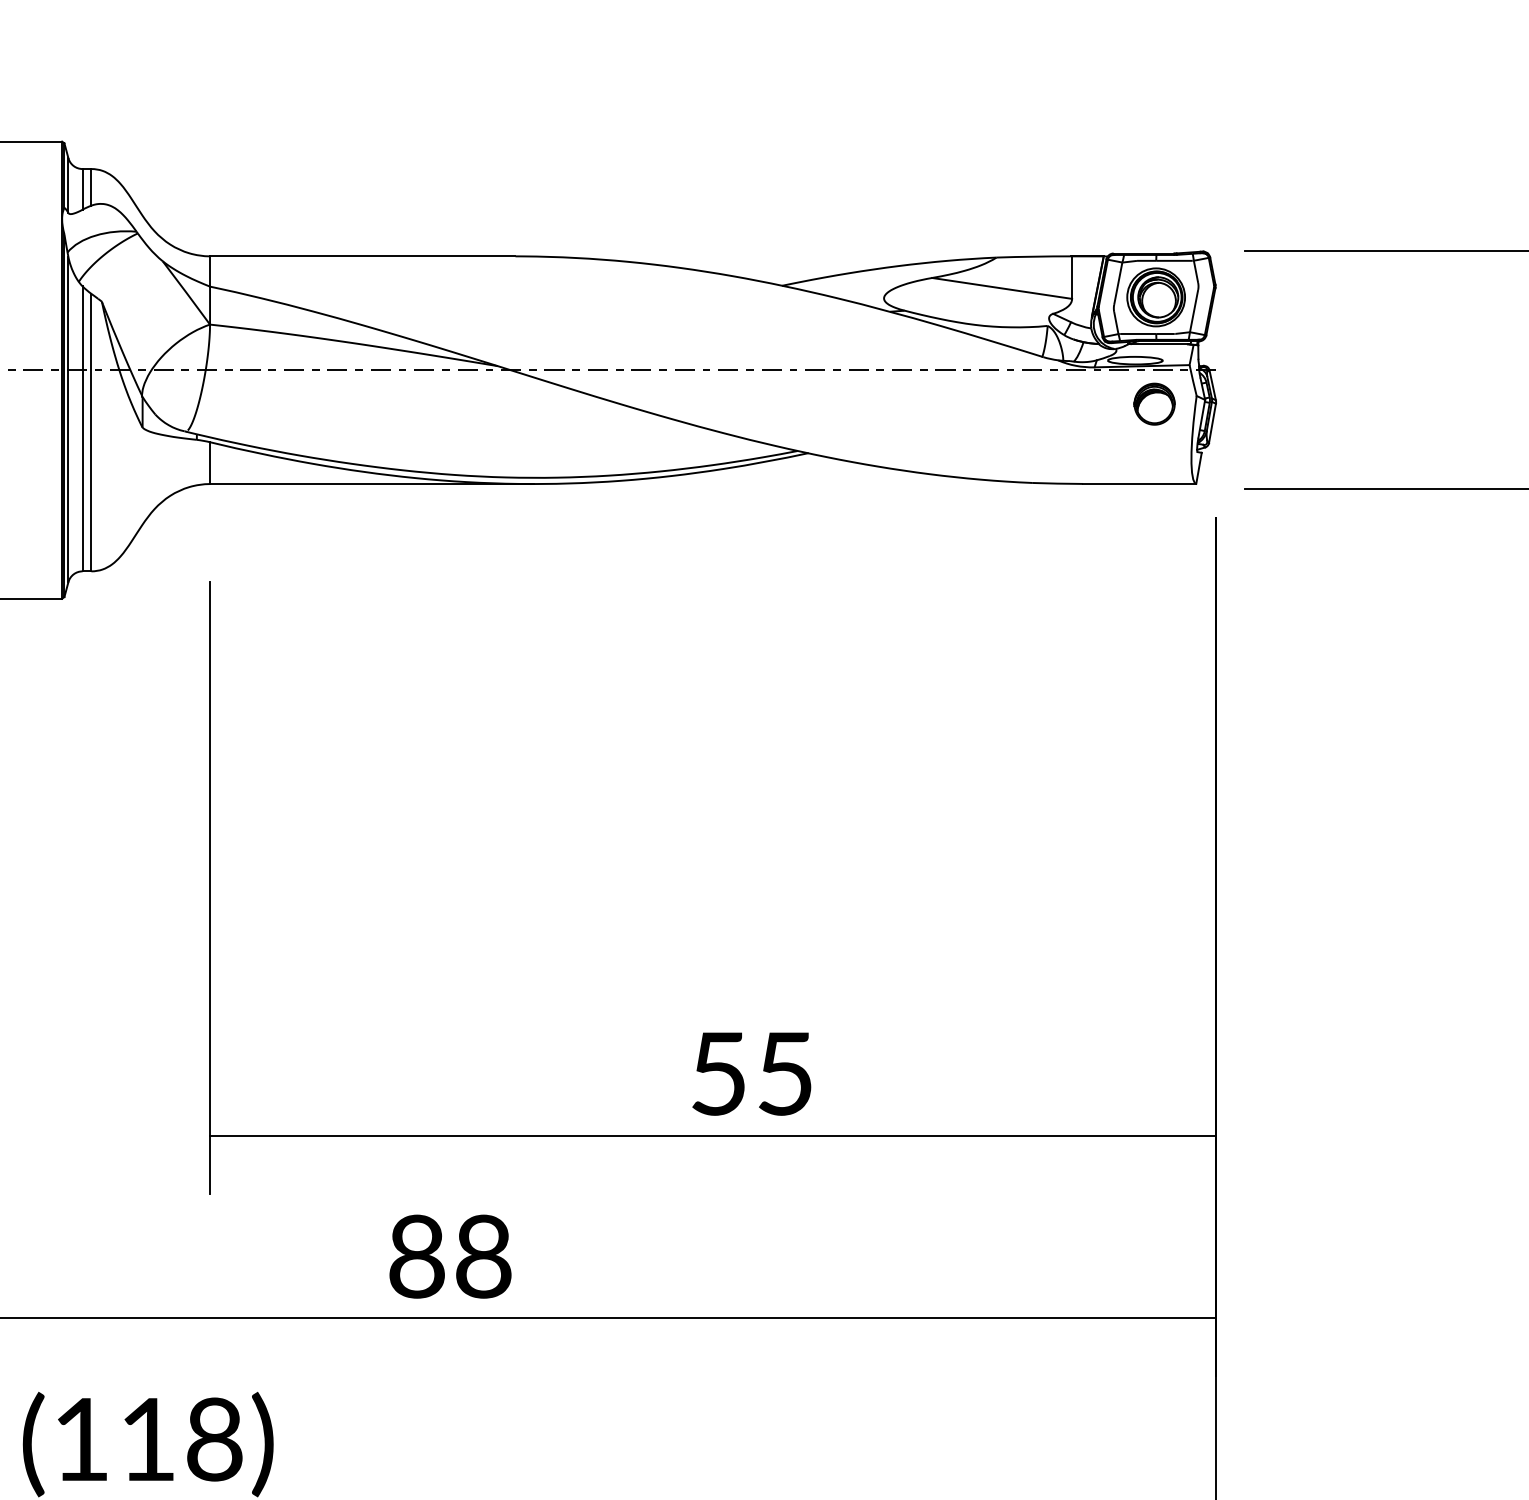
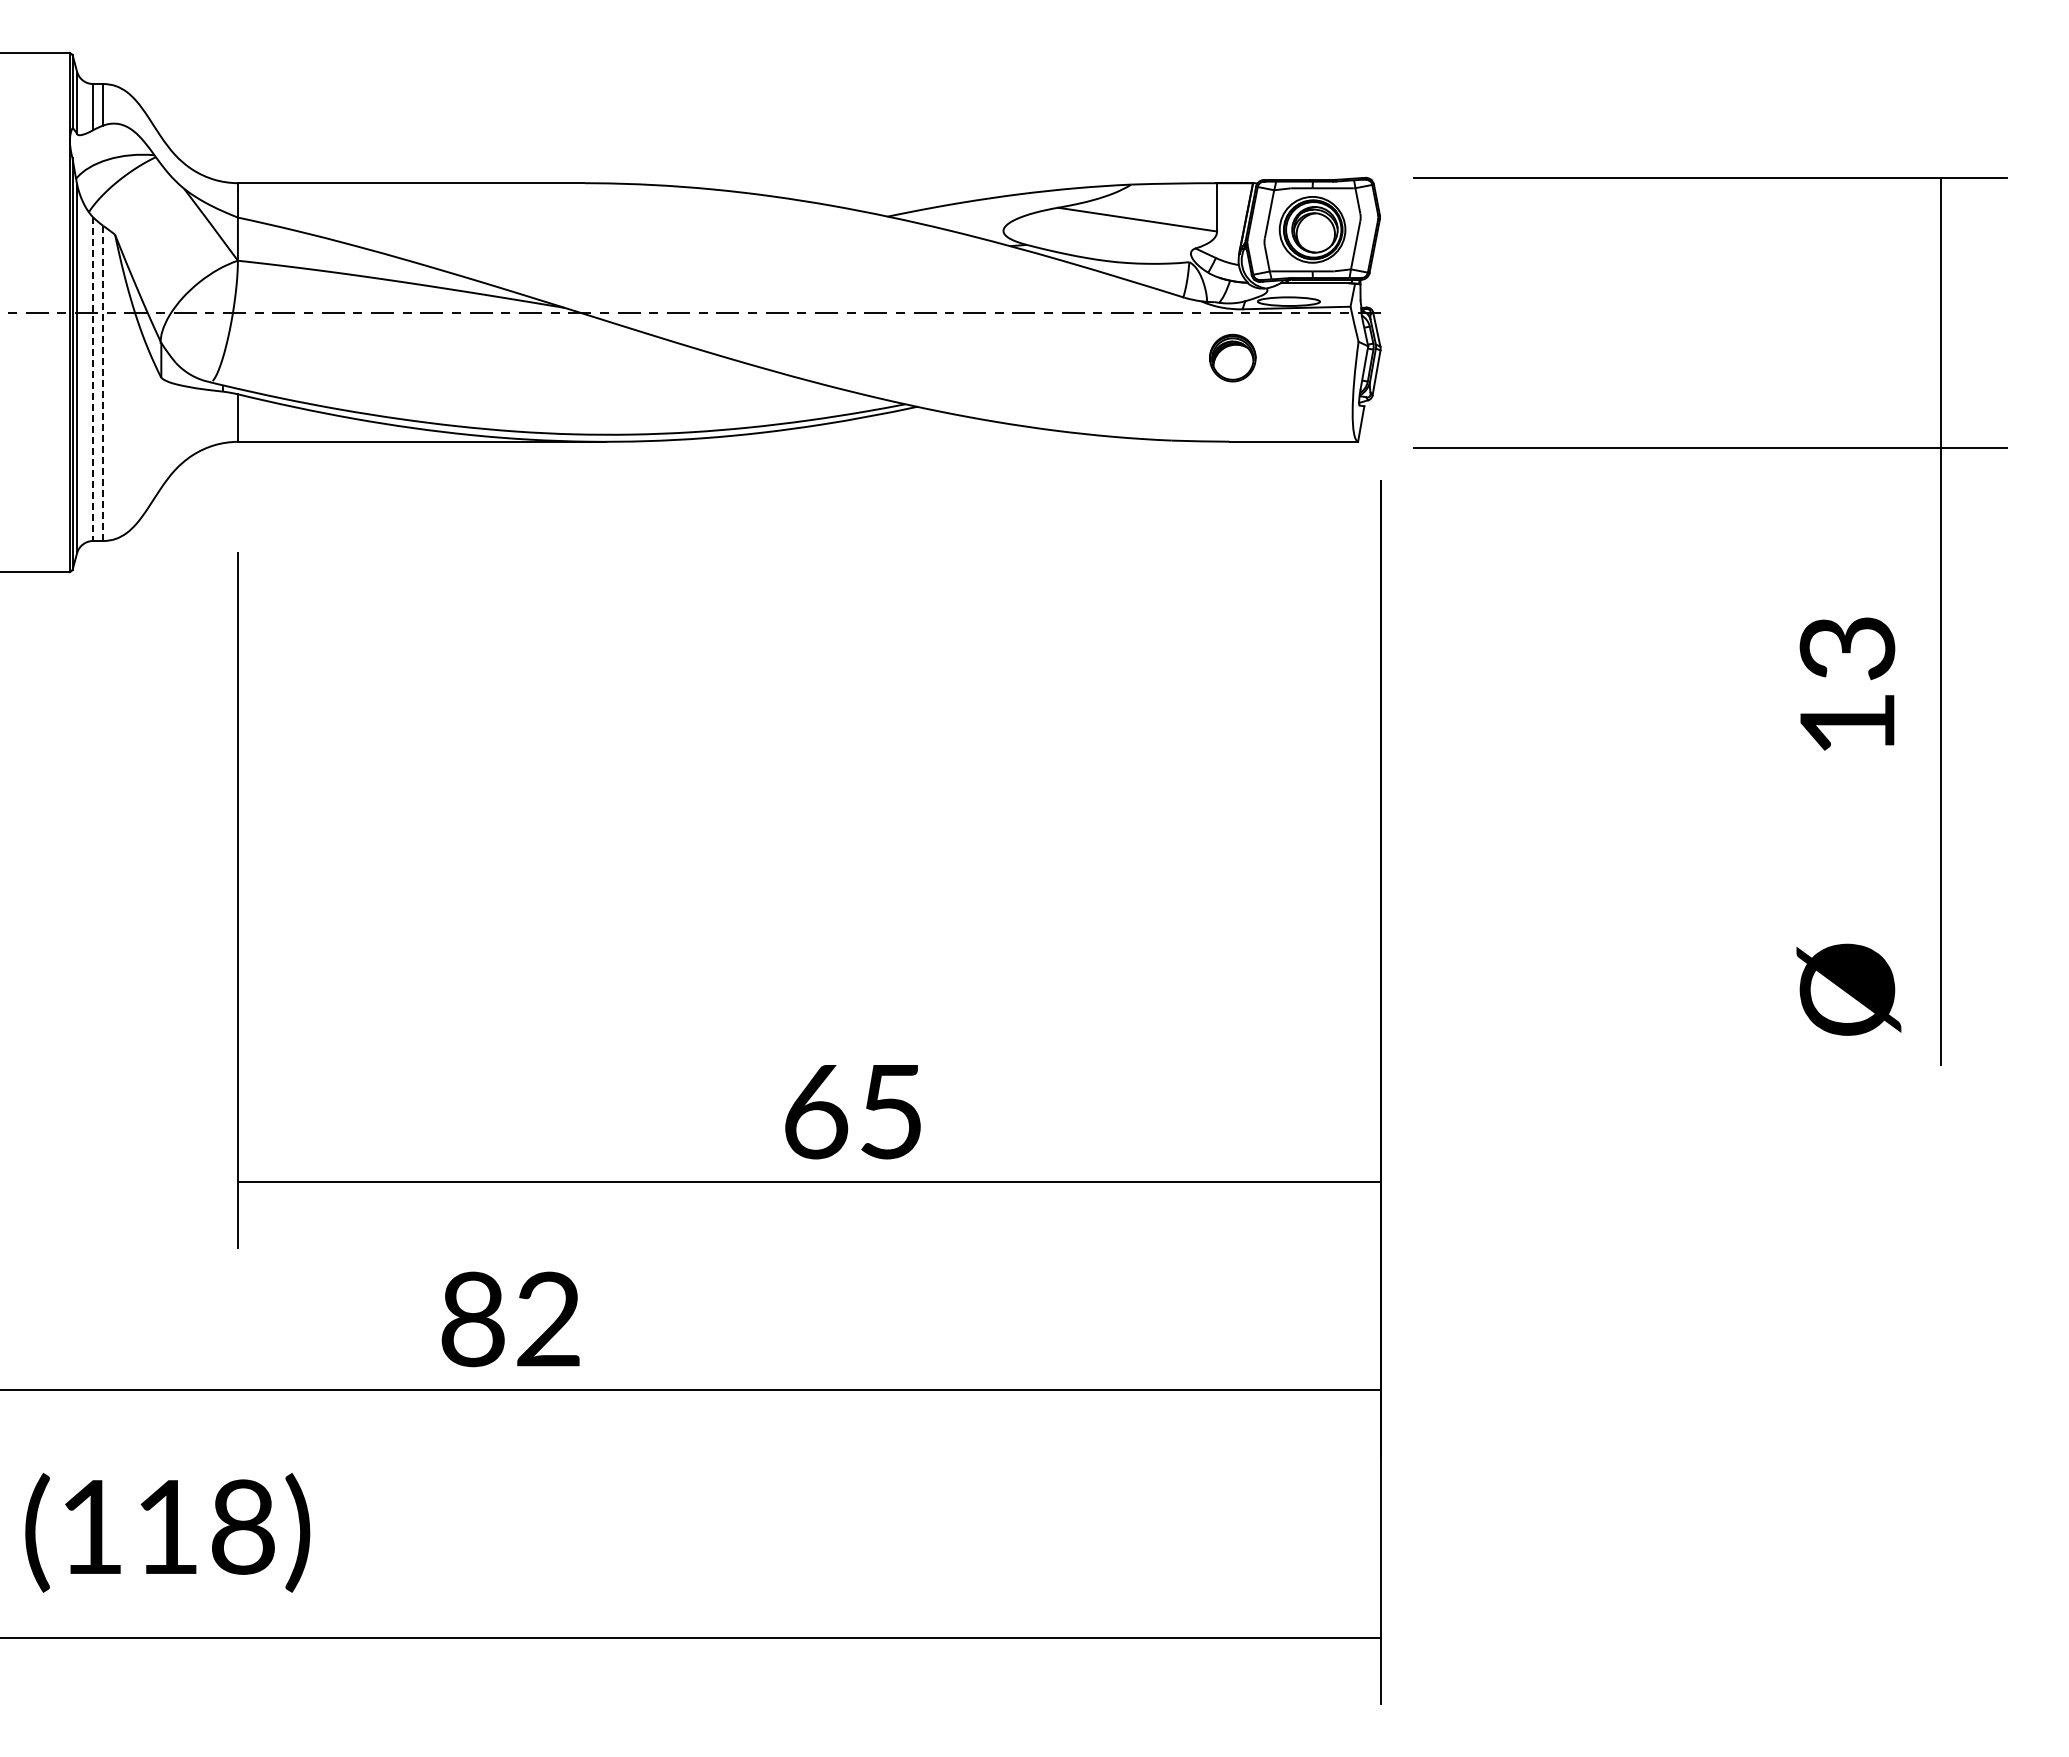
part: (1154, 403) -> (1232, 357), moved
line: (82, 429) -> (93, 379), solid -> dashed
line: (91, 432) -> (103, 383), solid -> dashed
text: (719, 1074) -> (816, 1112), 55 -> 65
text: (483, 1256) -> (548, 1319), 88 -> 82

